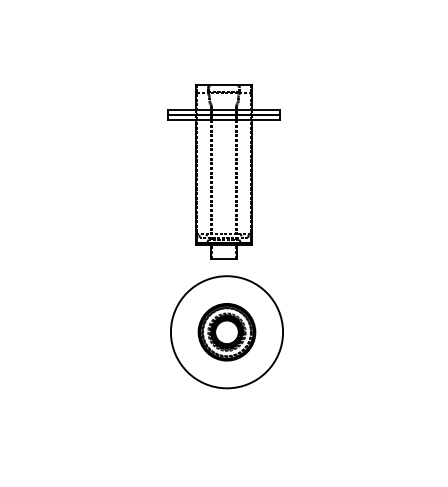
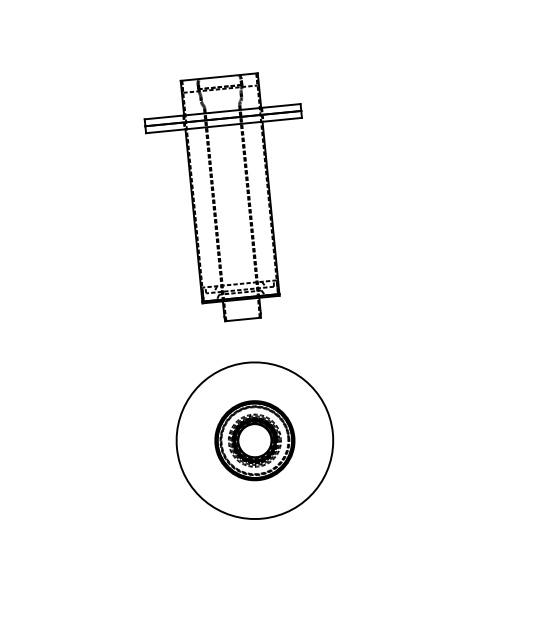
part: (226, 332) -> (254, 441), moved

